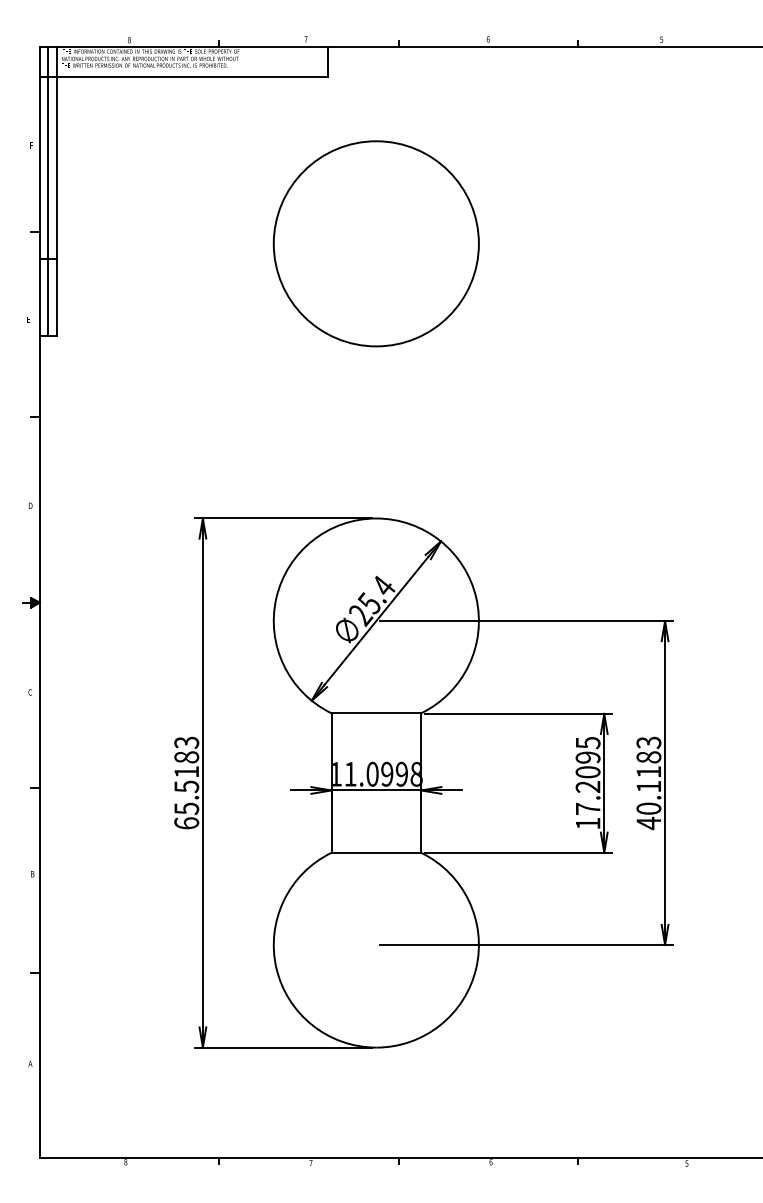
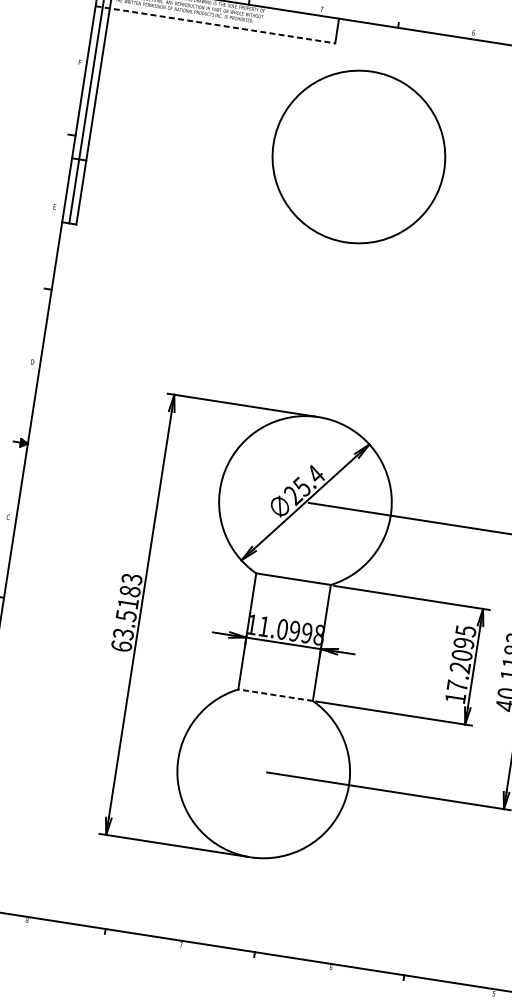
line: (184, 76) -> (215, 24), solid -> dashed
circle: (375, 243) -> (358, 156), moved
text: (186, 808) -> (123, 633), 65.5183 -> 63.5183
line: (376, 852) -> (275, 694), solid -> dashed

